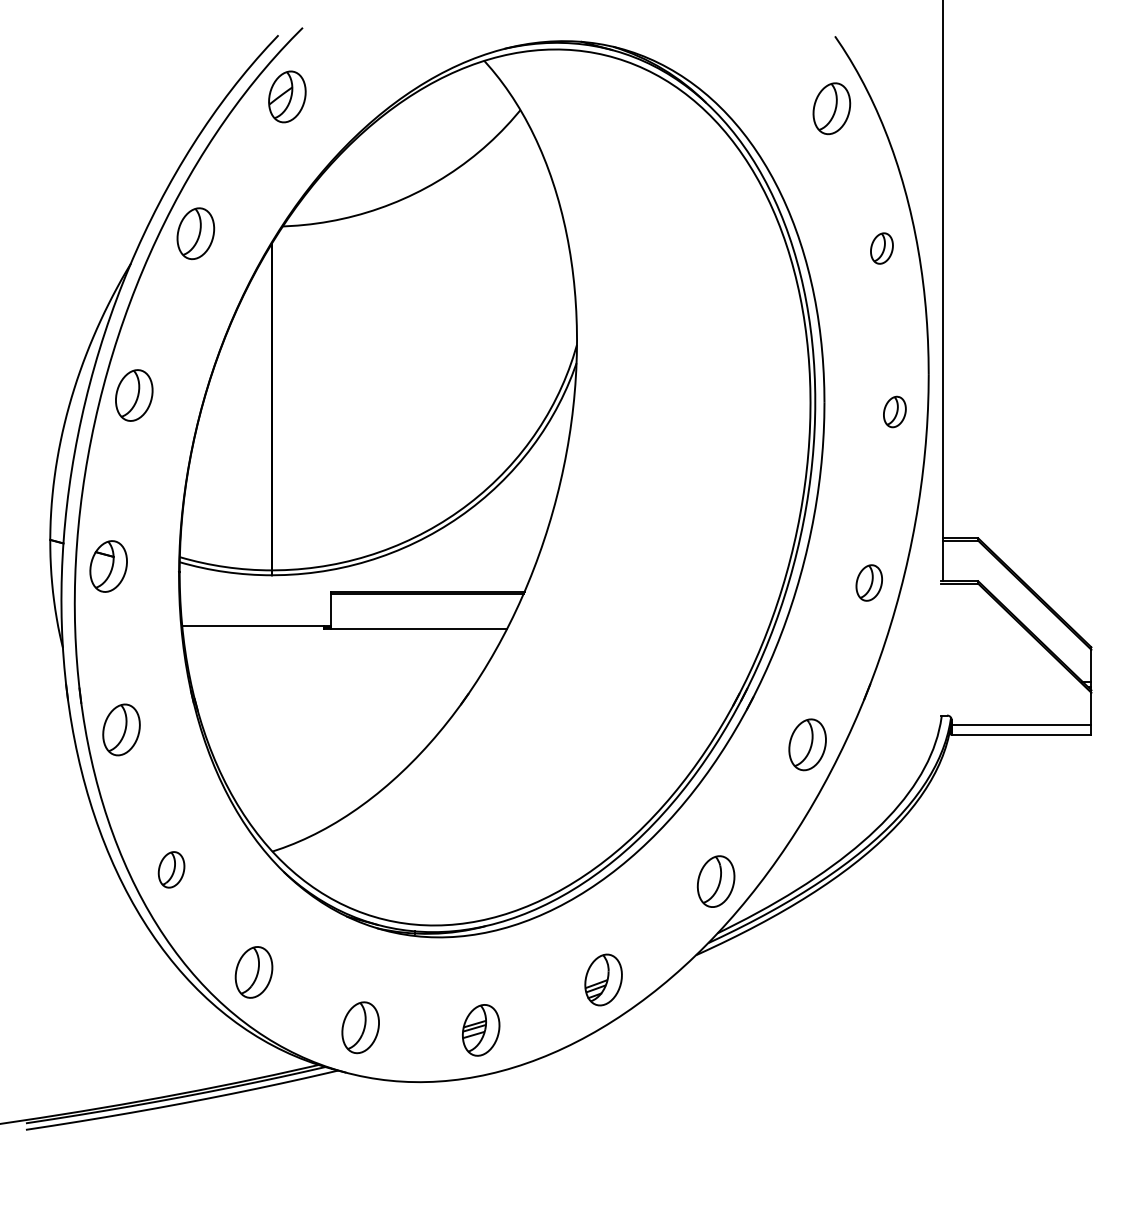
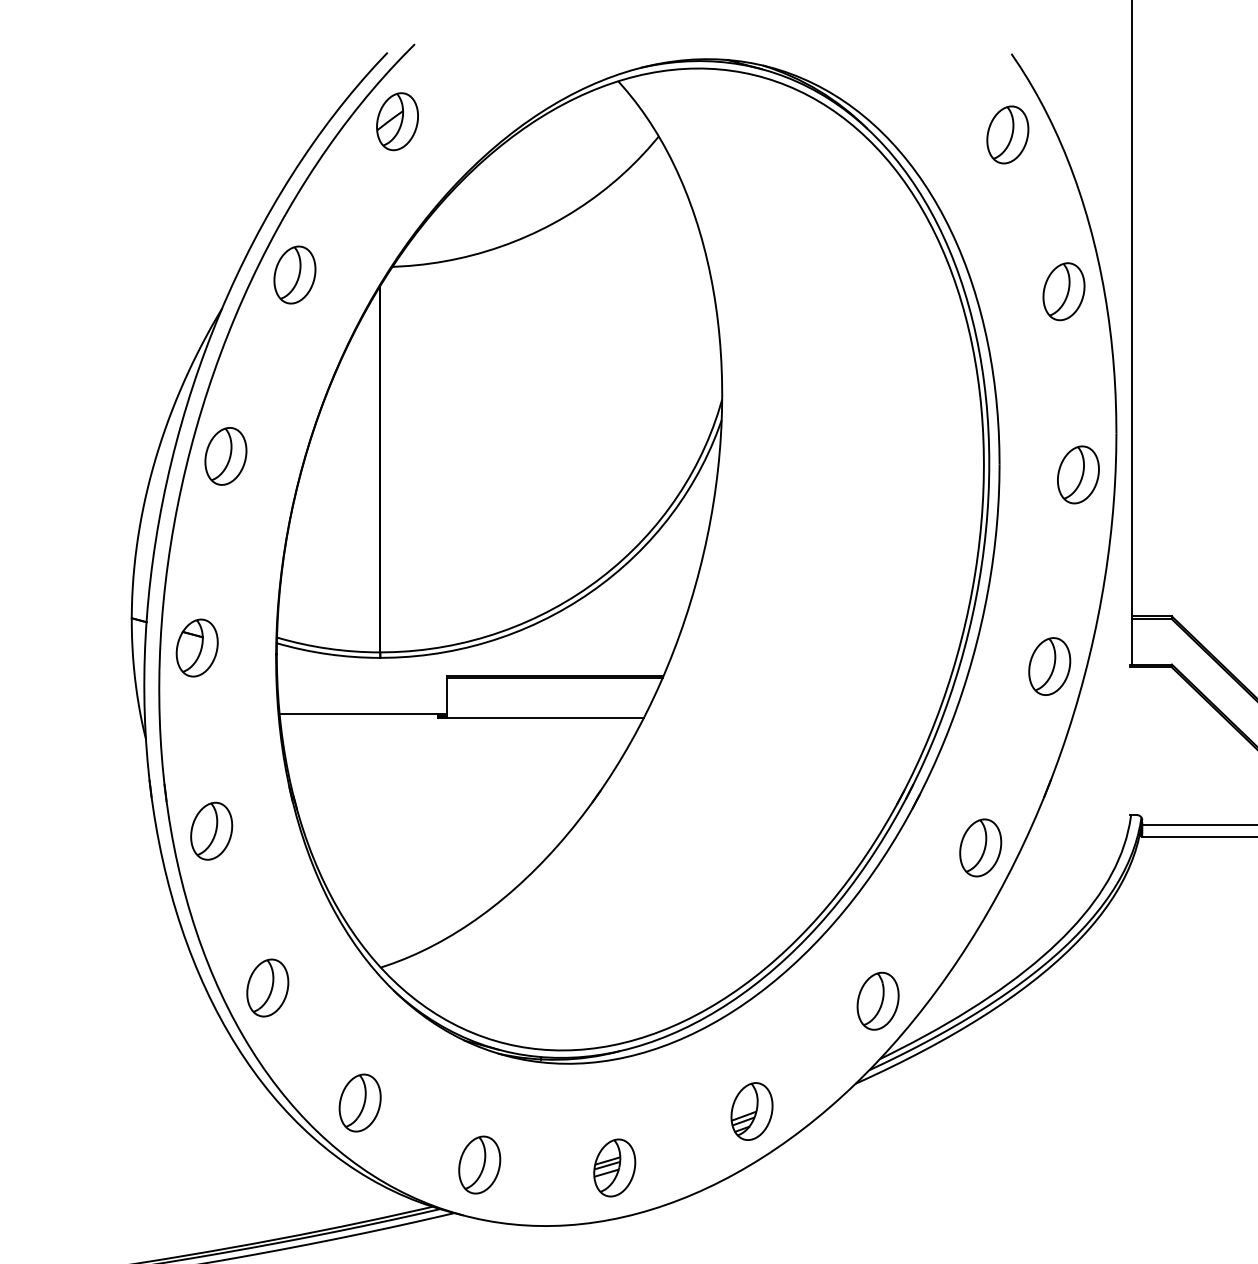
part: (881, 248) -> (1063, 291), size x1.67
part: (894, 411) -> (1078, 474), size x1.67
part: (869, 582) -> (1050, 665), size x1.43
part: (171, 869) -> (267, 987), size x1.43

